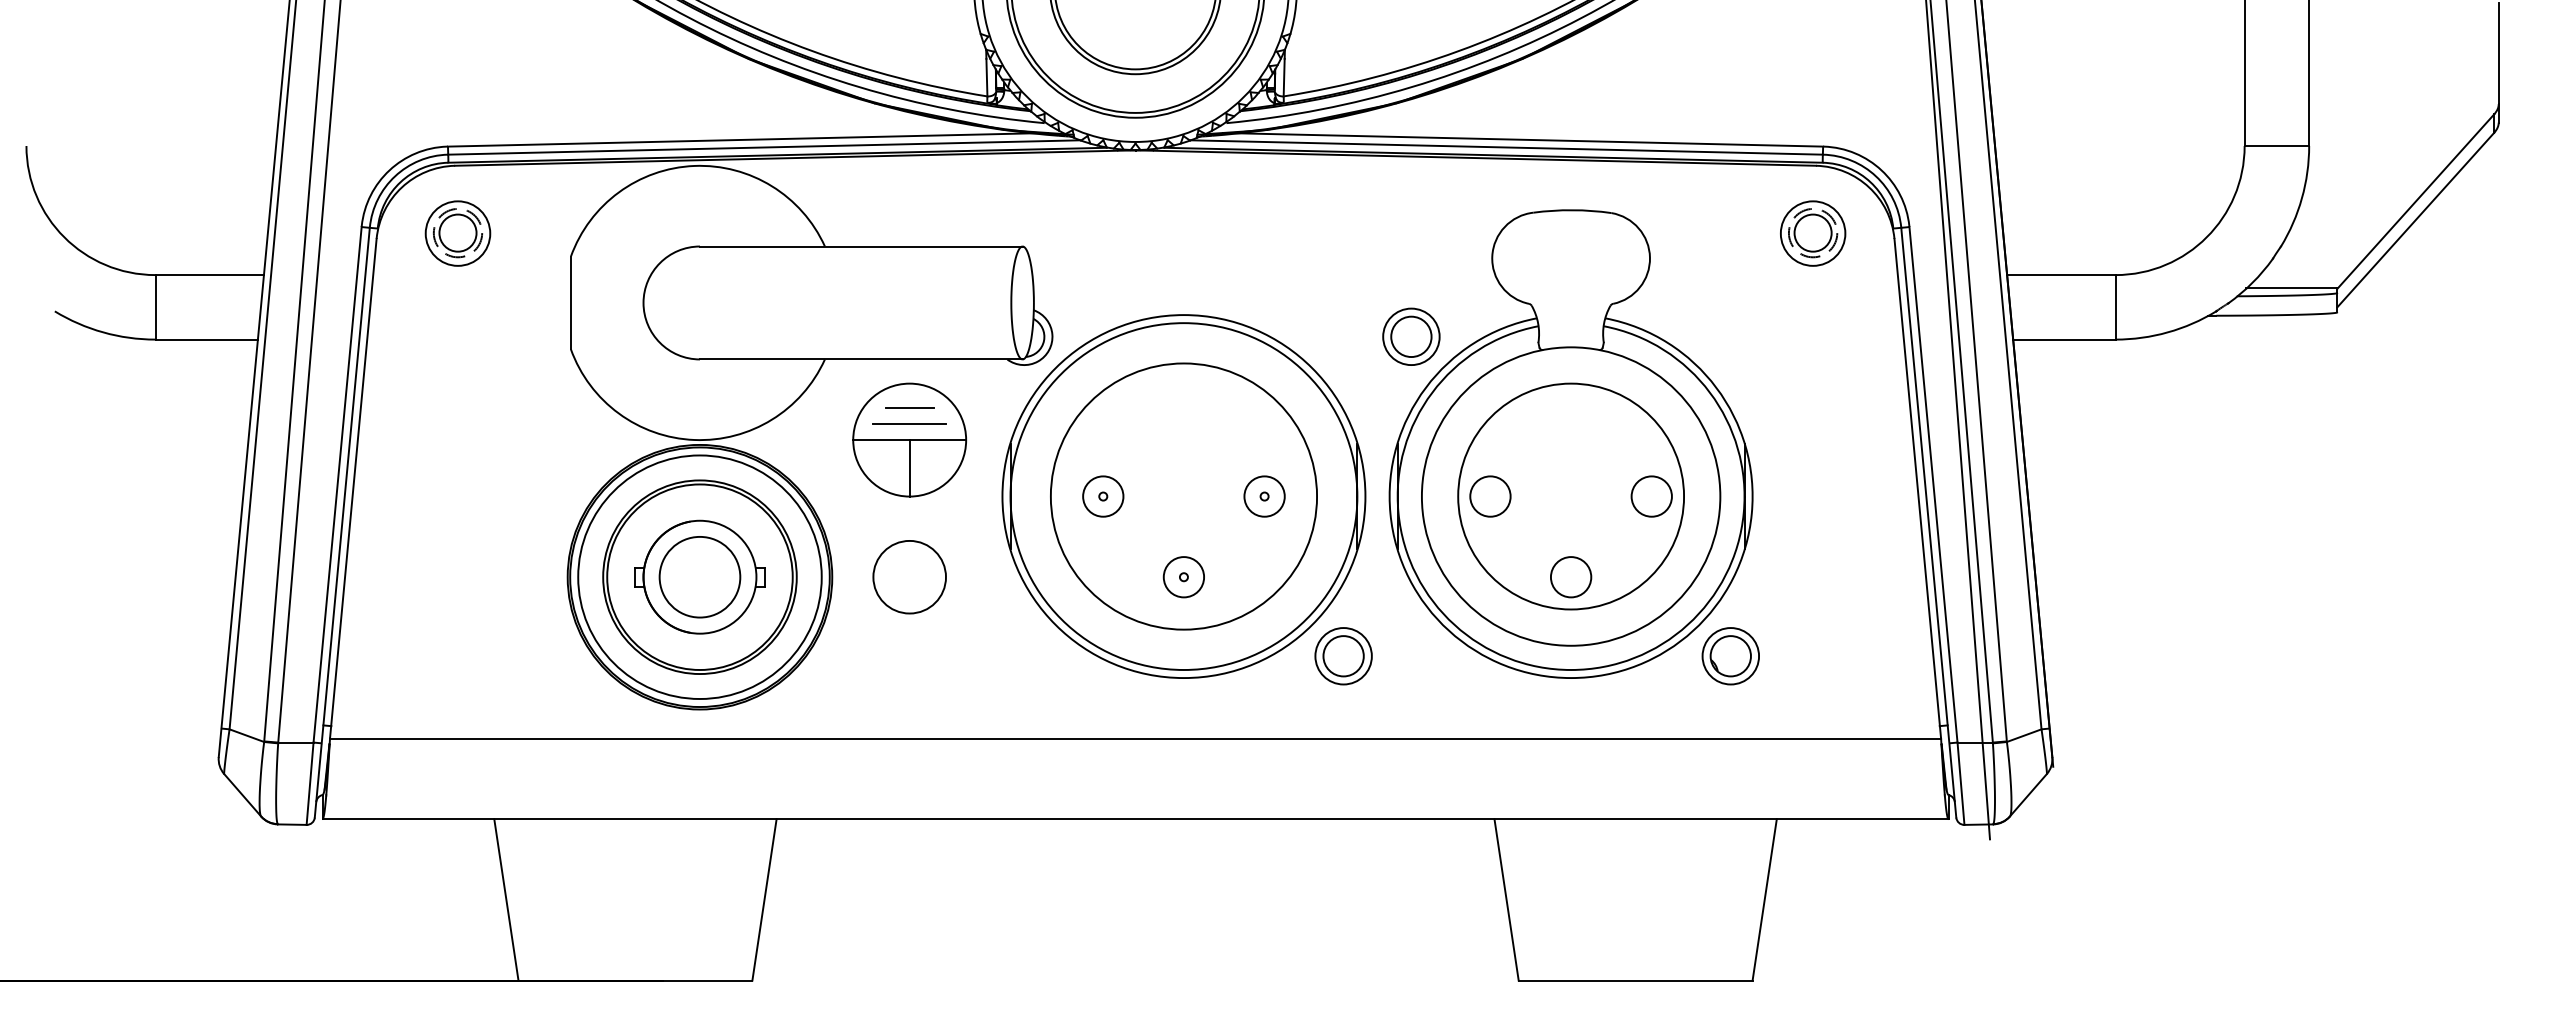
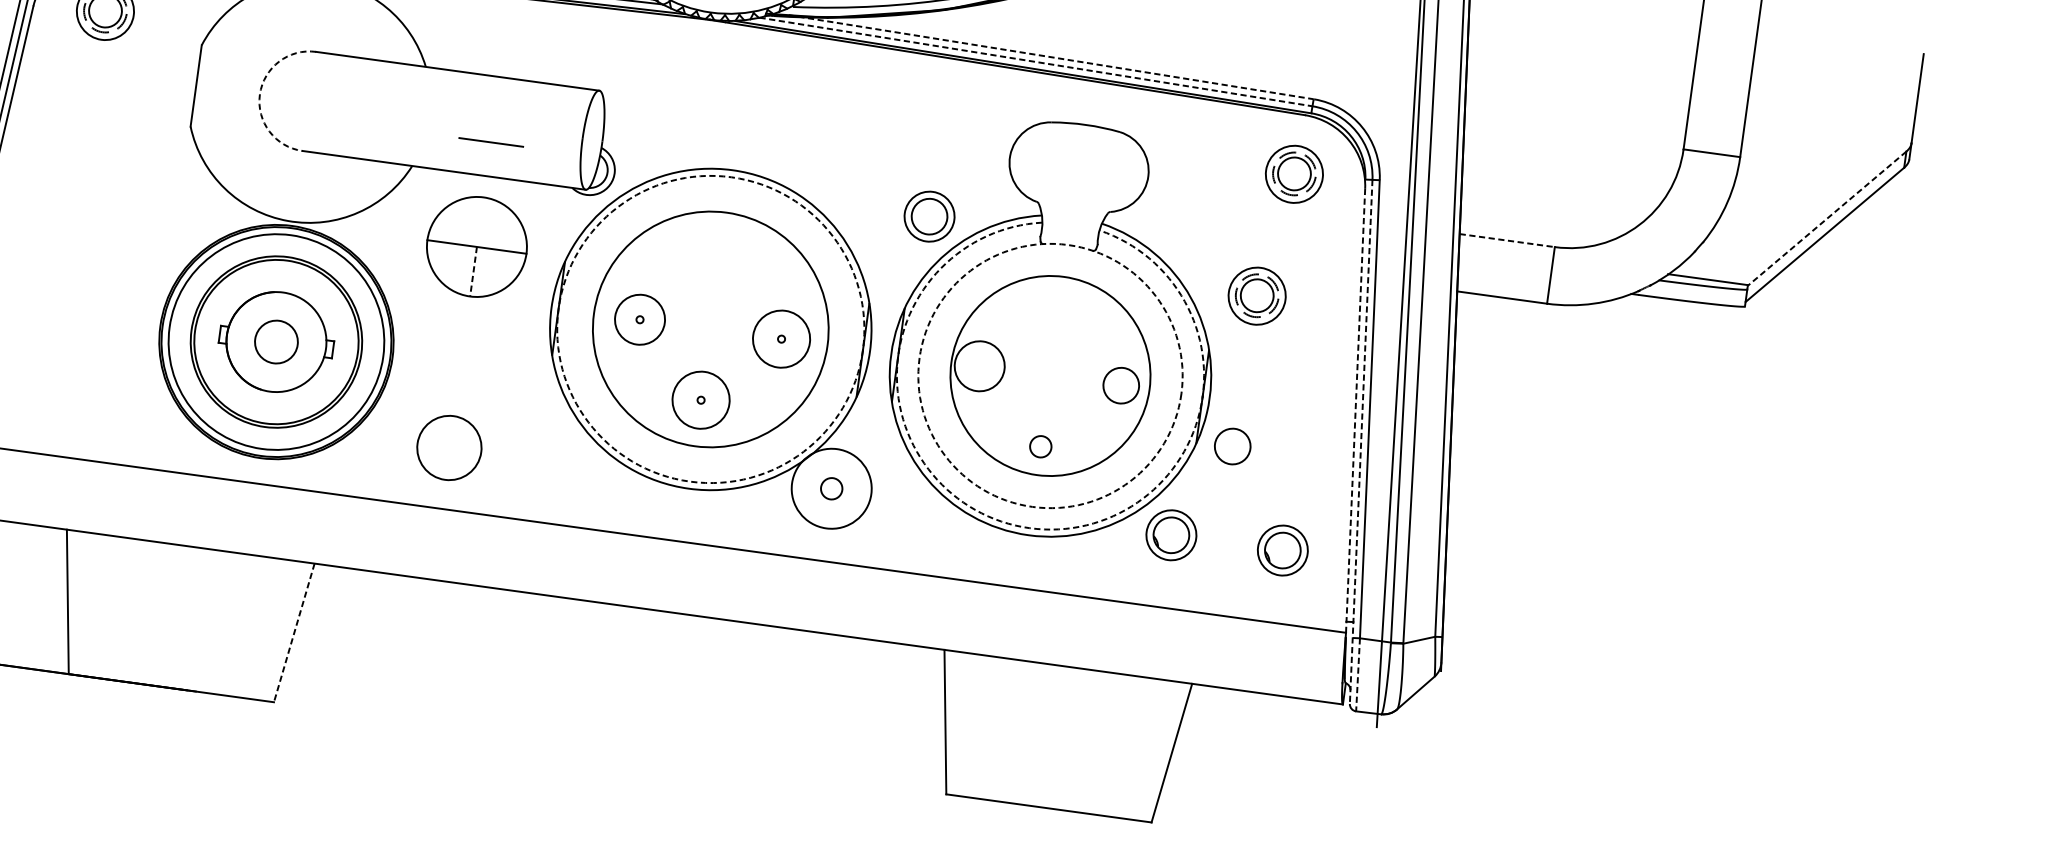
line: (1523, 139) -> (1051, 56), solid -> dashed
line: (1507, 147) -> (1036, 62), solid -> dashed
line: (2415, 201) -> (1826, 218), solid -> dashed
line: (2061, 275) -> (1507, 240), solid -> dashed
arc: (643, 302) -> (259, 94), solid -> dashed
part: (1790, 375) -> (1257, 296), added
line: (909, 407) -> (480, 218), removed
line: (909, 423) -> (491, 142), moved
line: (909, 468) -> (473, 271), solid -> dashed
line: (1917, 488) -> (1355, 410), solid -> dashed
circle: (1103, 496) -> (640, 319), size x1.4
circle: (1183, 496) -> (710, 329), solid -> dashed
circle: (1264, 496) -> (781, 339), size x1.6
circle: (1490, 496) -> (979, 366), size x1.4
circle: (1570, 496) -> (1049, 375), solid -> dashed
line: (1928, 523) -> (1360, 442), solid -> dashed
circle: (1785, 547) -> (1232, 446), added
circle: (699, 576) -> (276, 341), size x0.6
circle: (909, 577) -> (449, 448), moved
circle: (1183, 577) -> (700, 400), size x1.6
circle: (1570, 577) -> (1040, 446), size x0.6
circle: (1343, 656) -> (831, 488), size x0.6
circle: (1343, 656) -> (831, 488), size x1.6
part: (1857, 656) -> (1282, 550), added
arc: (1571, 669) -> (1030, 527), solid -> dashed
line: (1961, 784) -> (1358, 675), solid -> dashed
line: (764, 899) -> (294, 632), solid -> dashed

